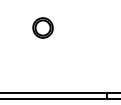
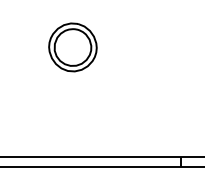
part: (42, 27) -> (71, 46), size x1.43

